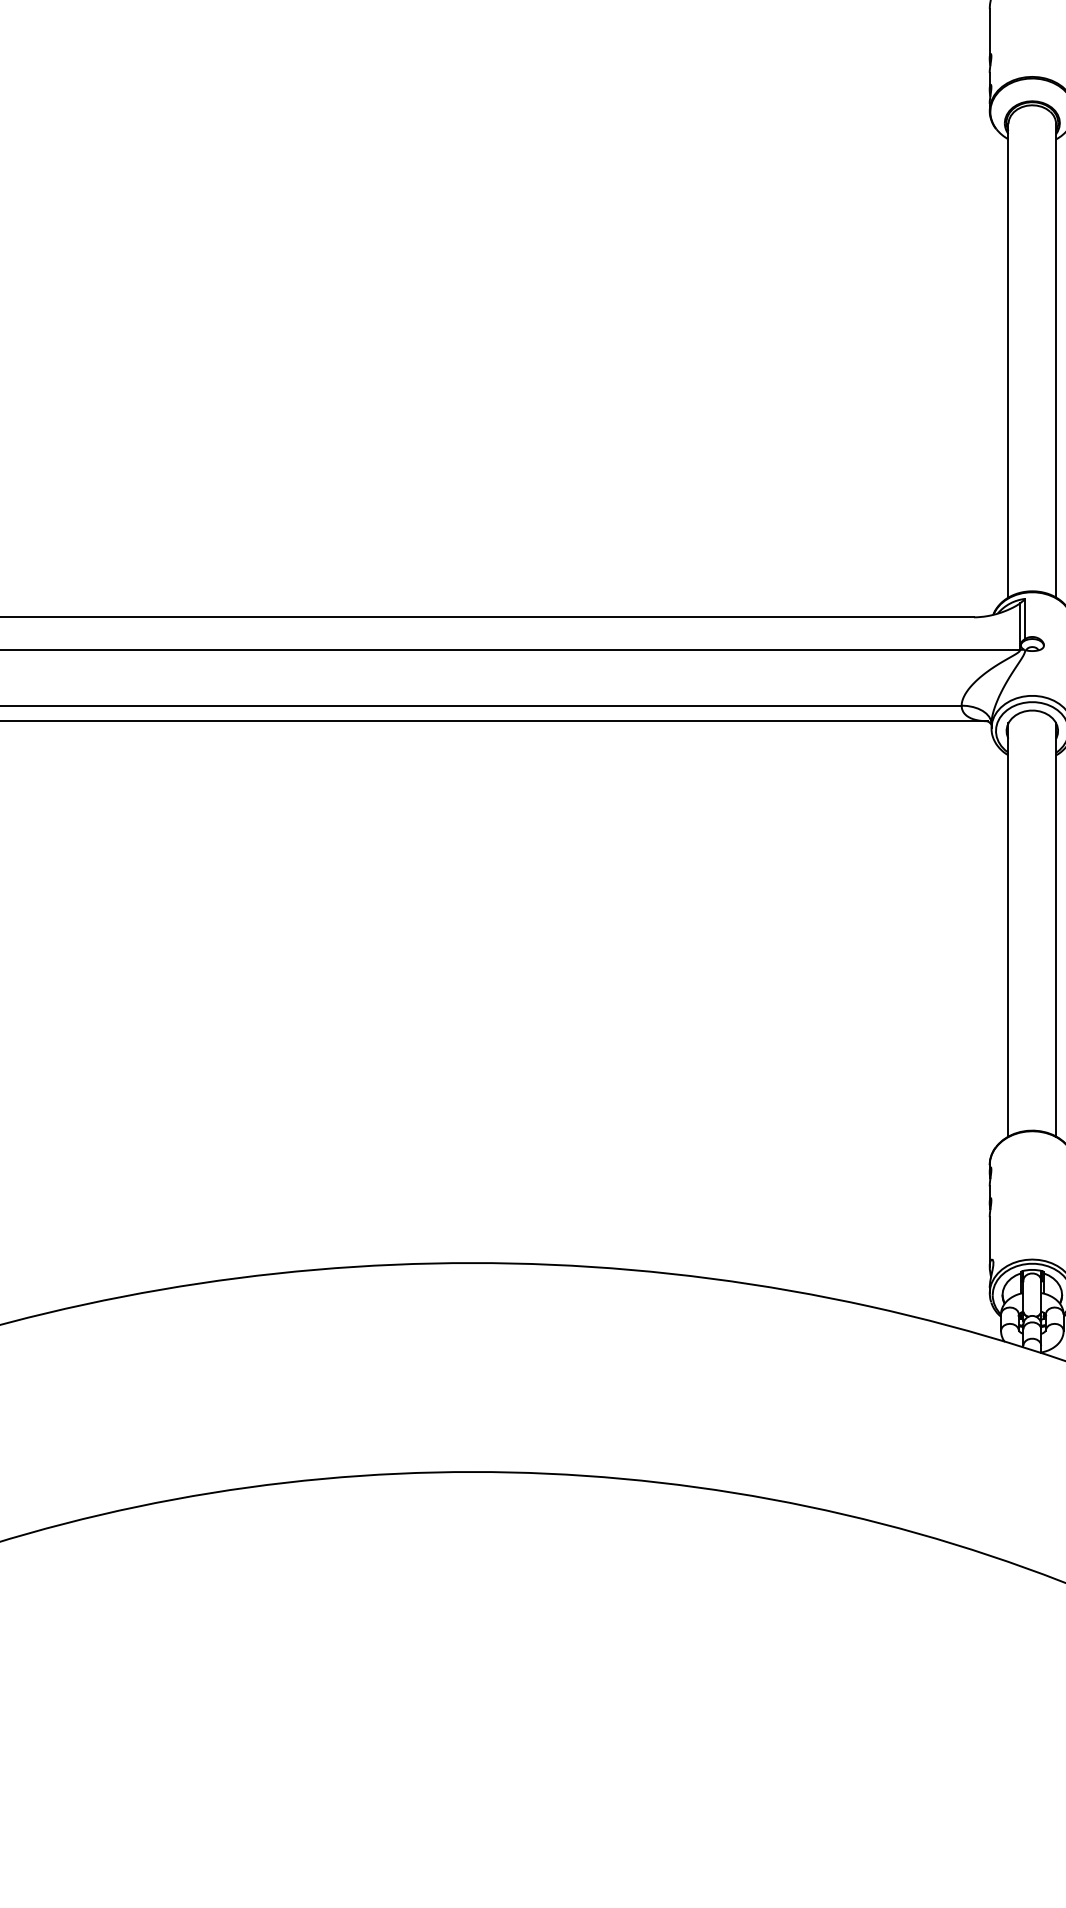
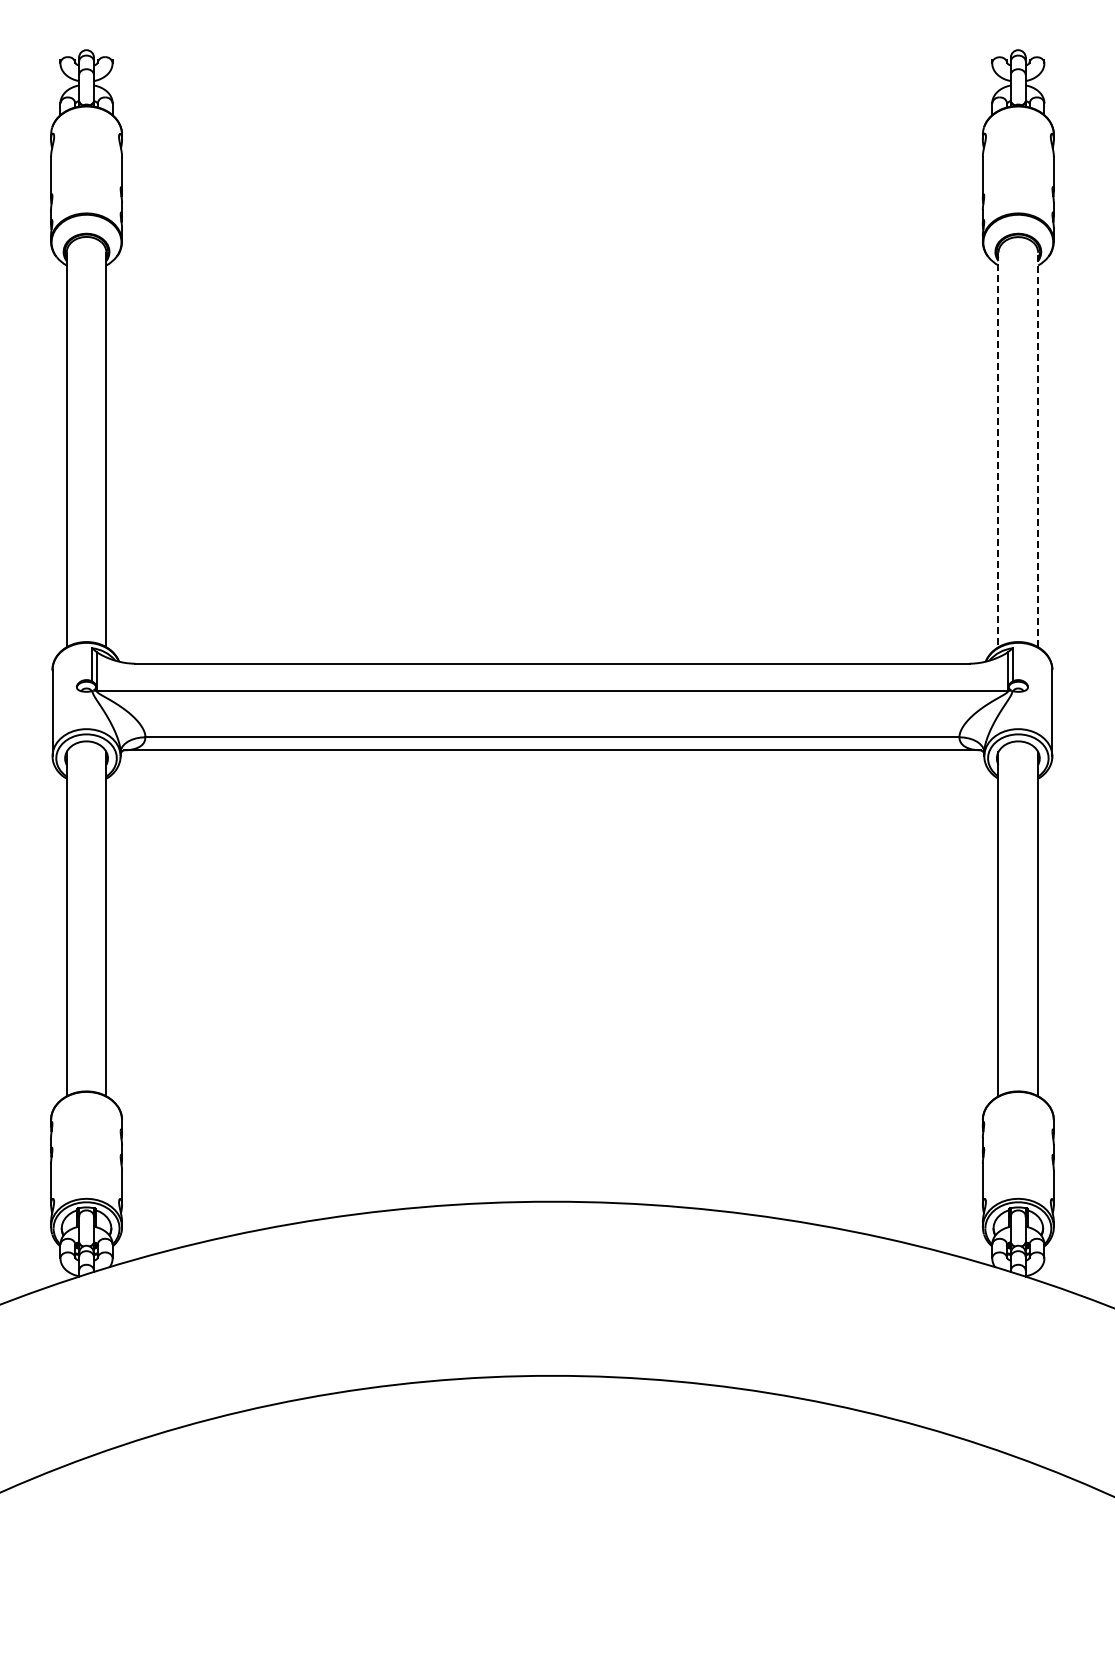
line: (1056, 360) -> (1038, 449), solid -> dashed
line: (1008, 361) -> (998, 450), solid -> dashed

